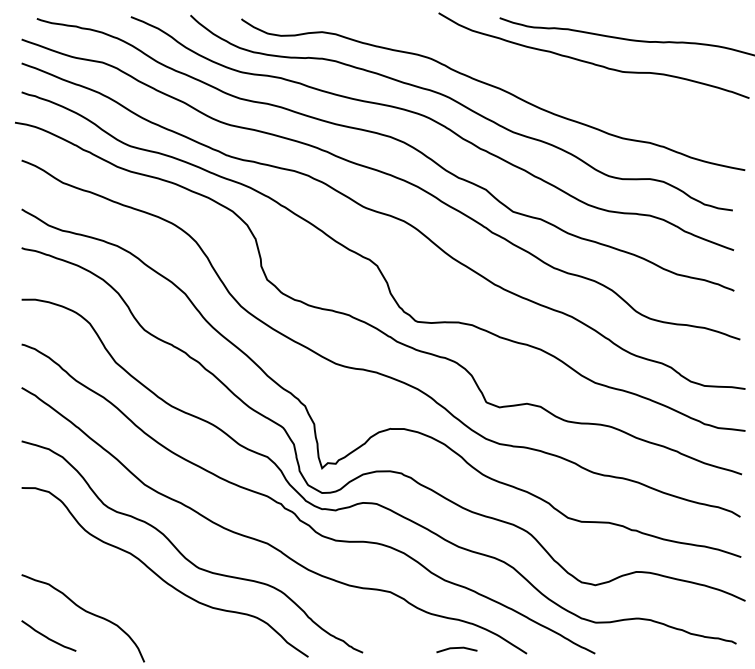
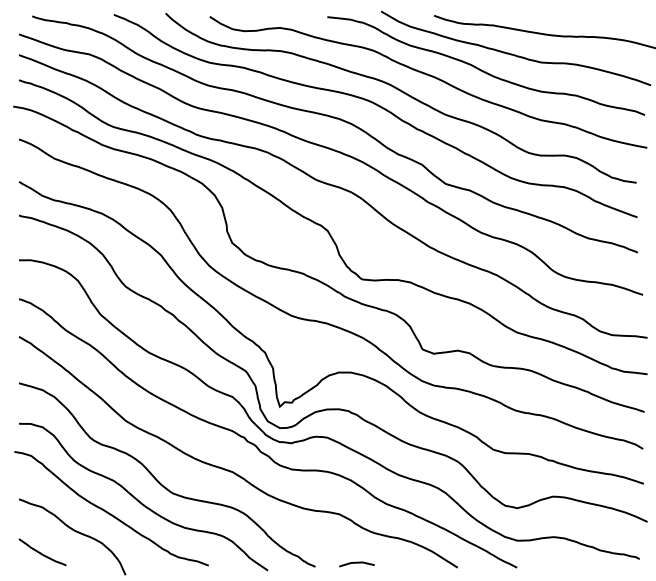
curve: (556, 81) -> (483, 70), added
curve: (125, 590) -> (109, 512), added
line: (456, 648) -> (356, 563), moved

